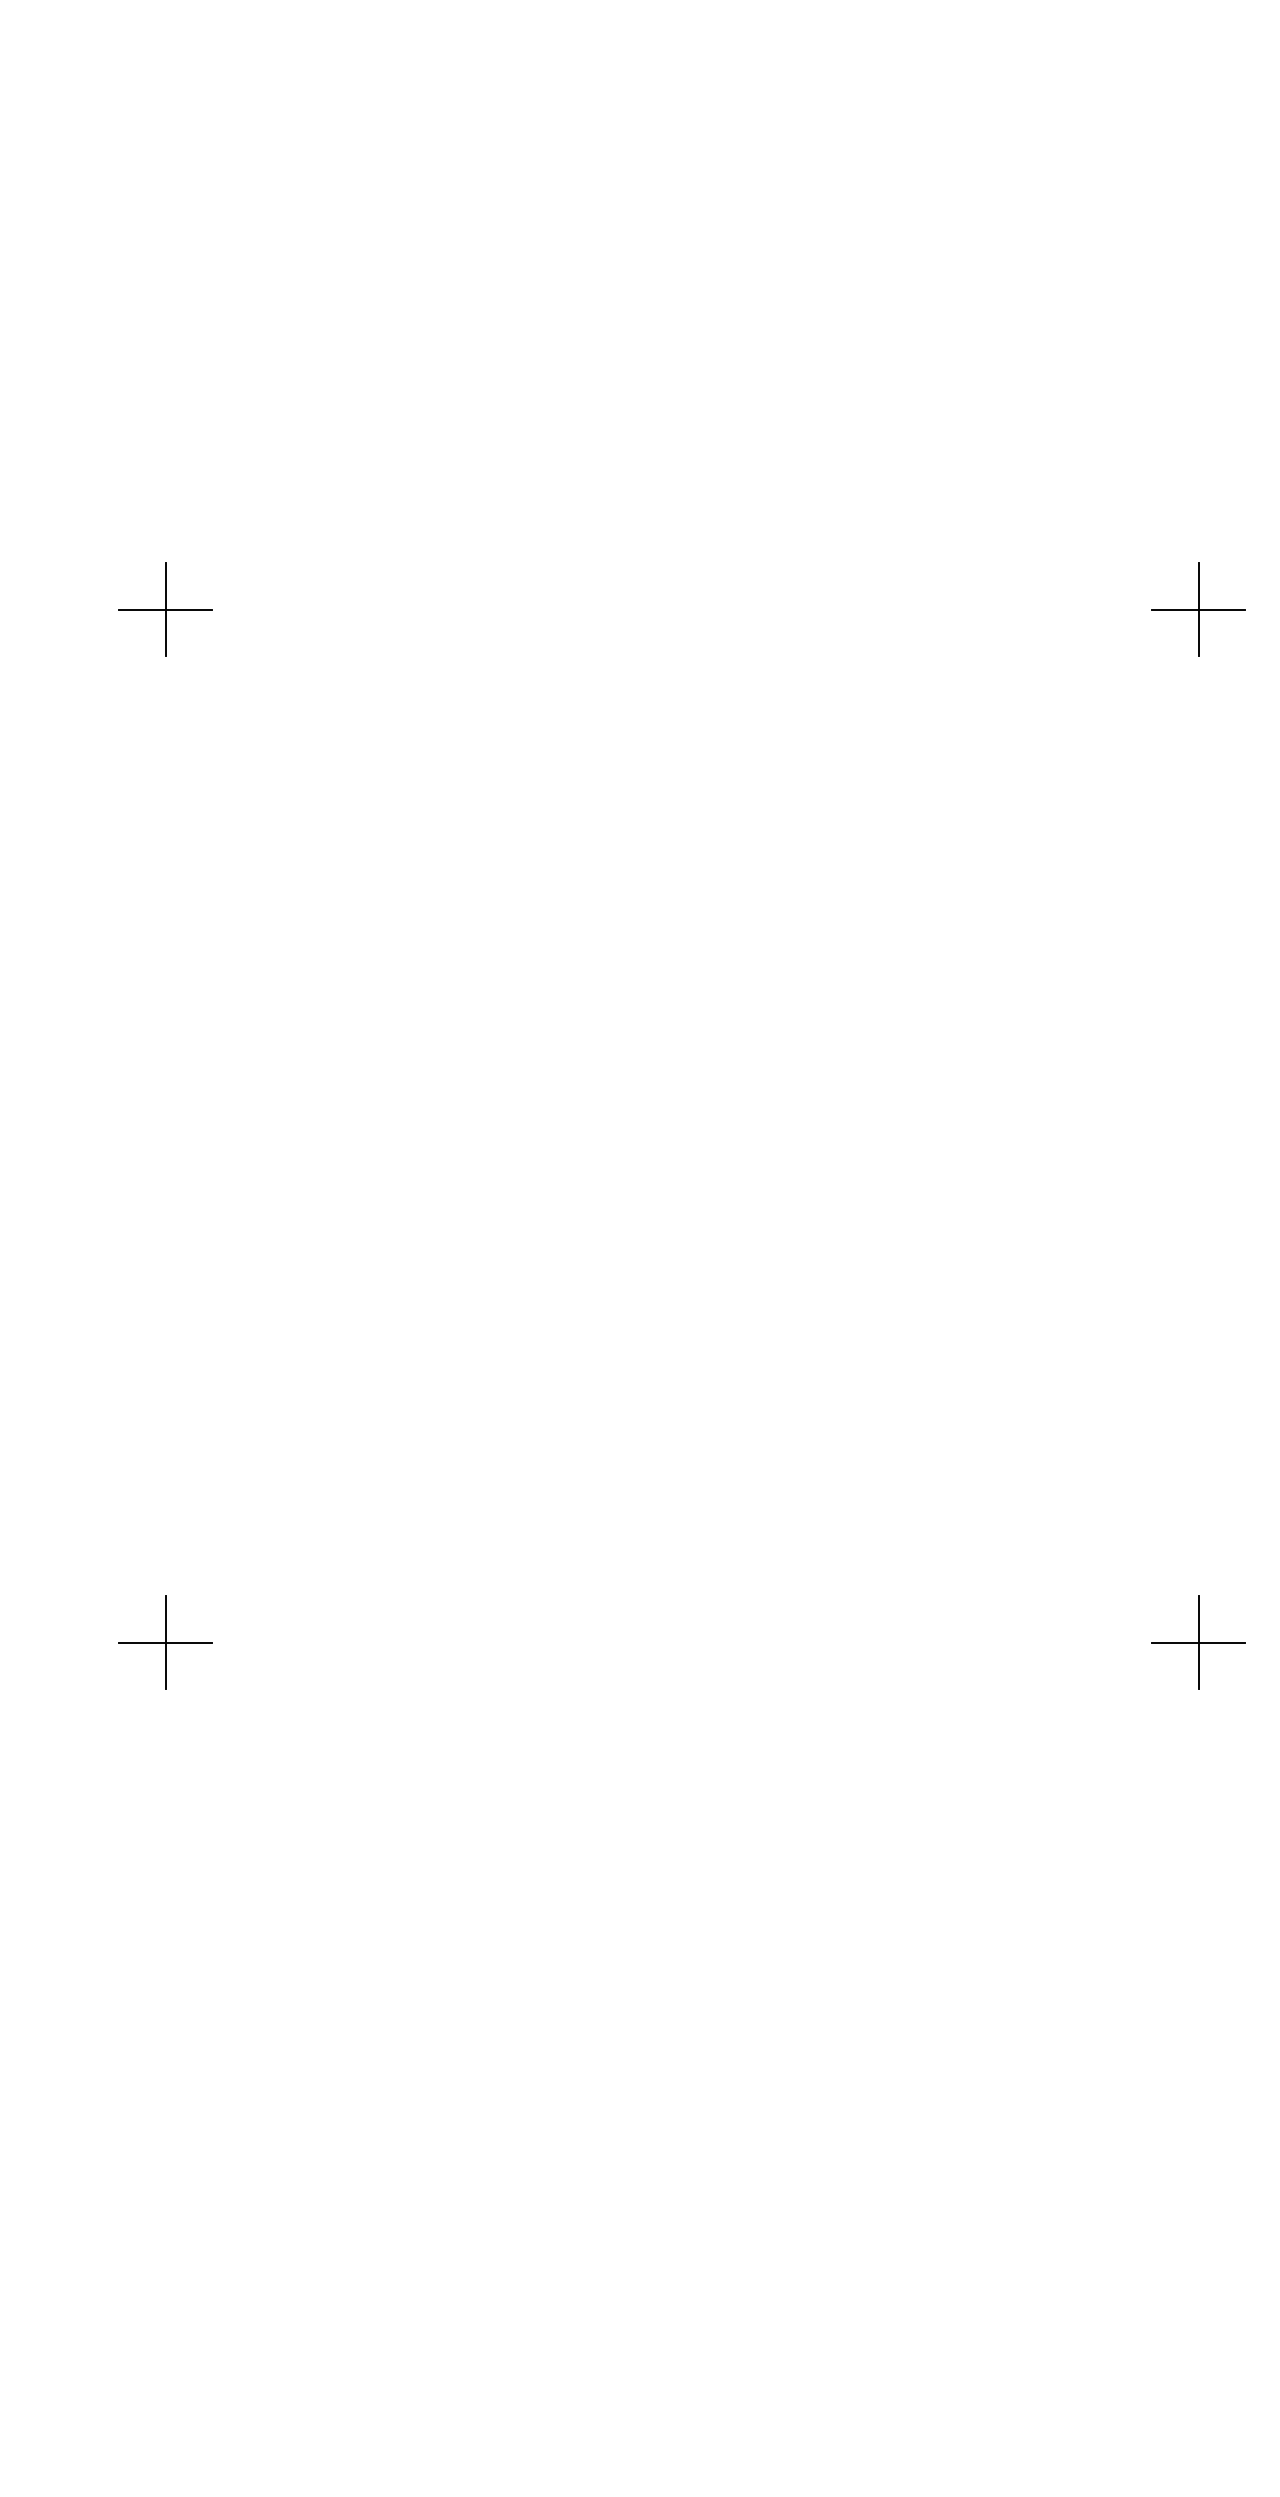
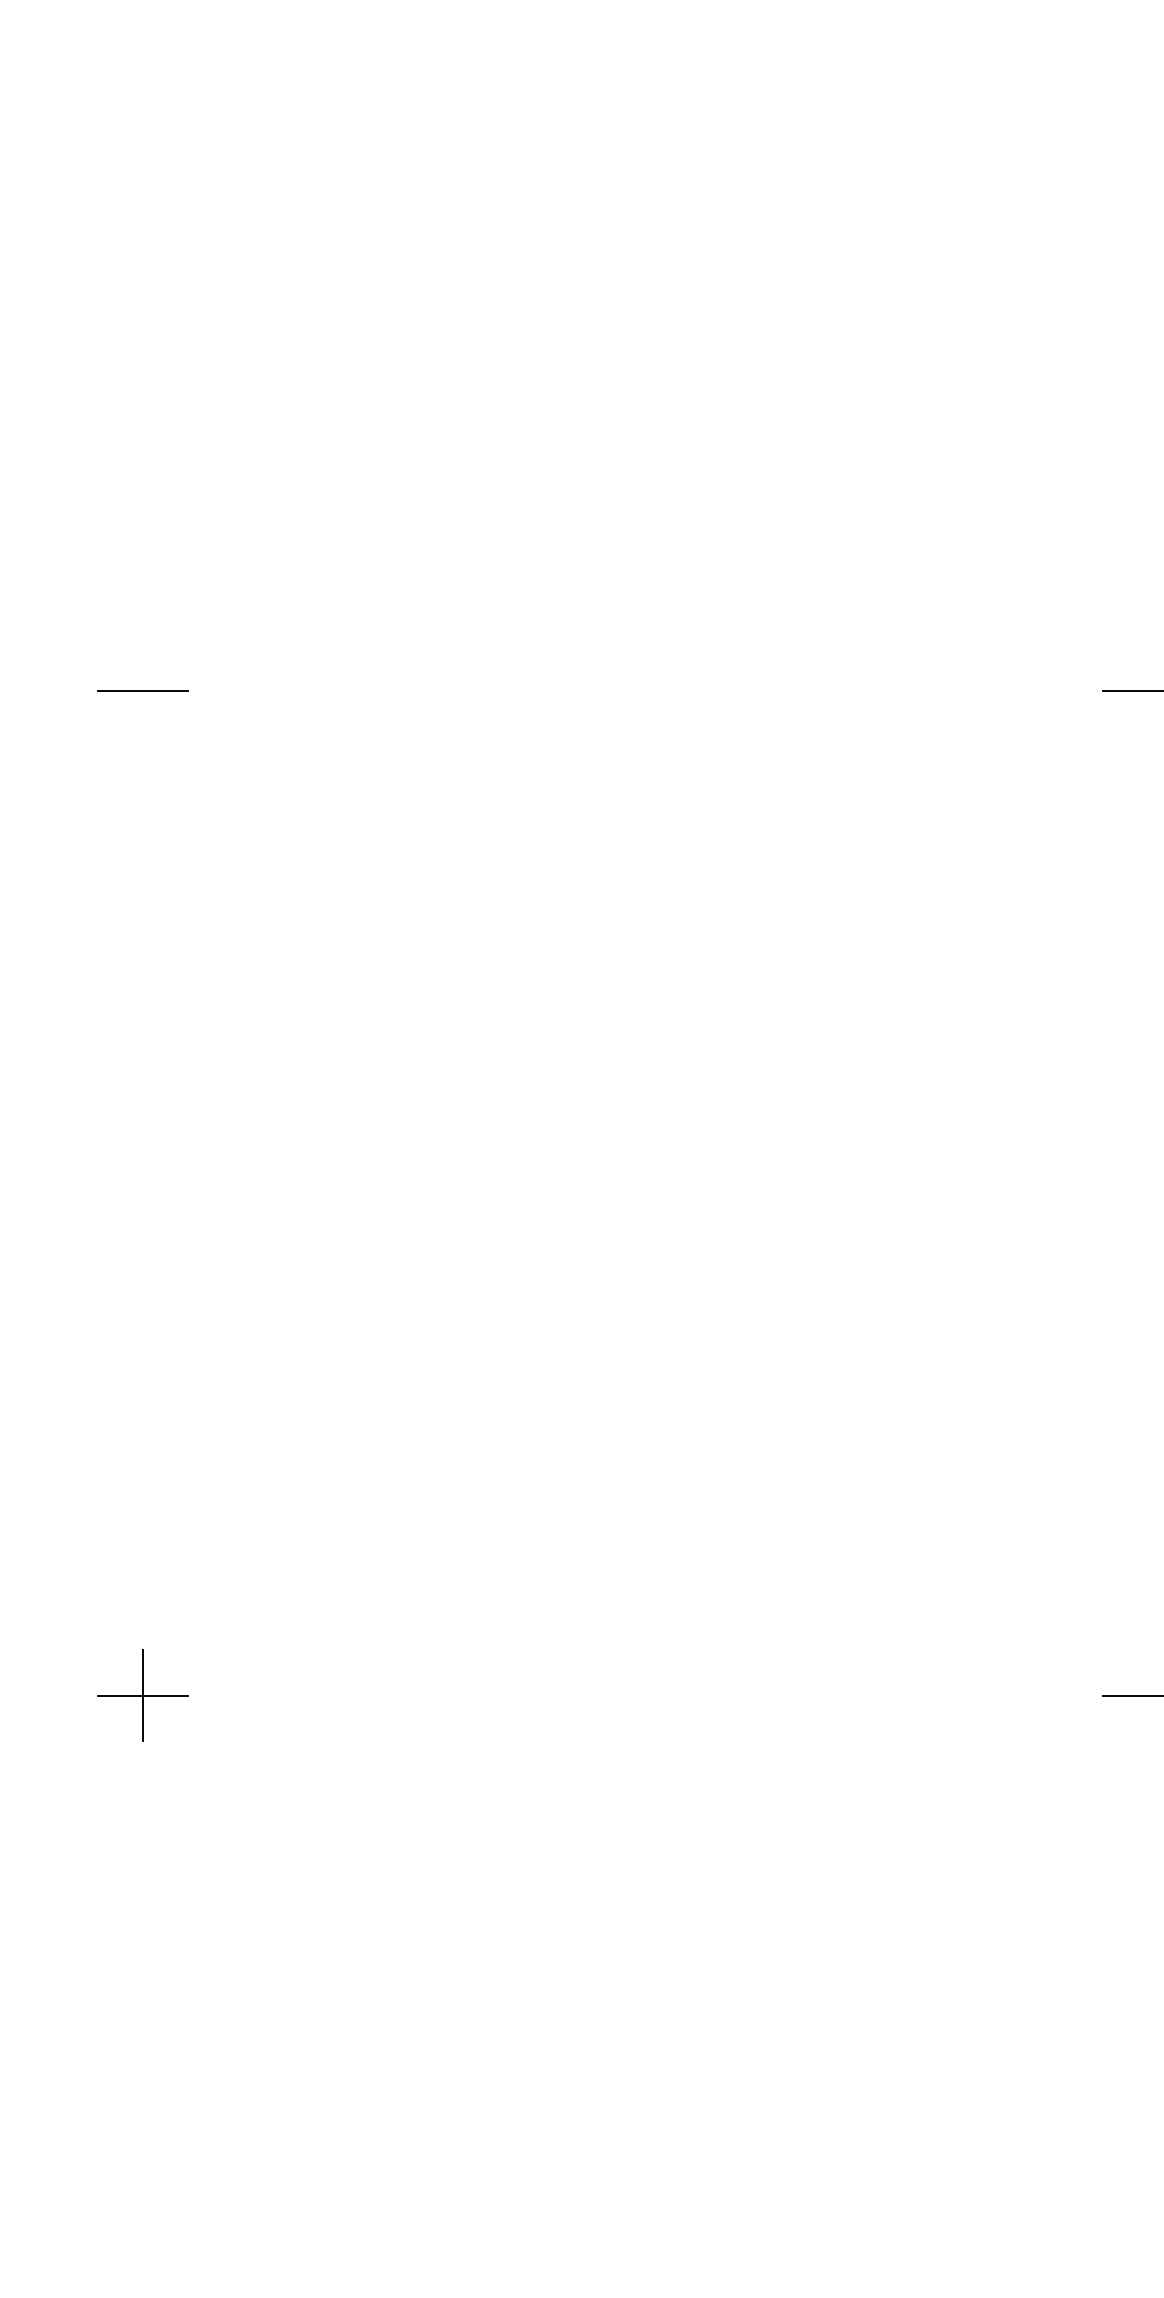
line: (165, 609) -> (142, 690), removed
line: (1198, 609) -> (1148, 690), removed
line: (1198, 1642) -> (1148, 1695), removed

